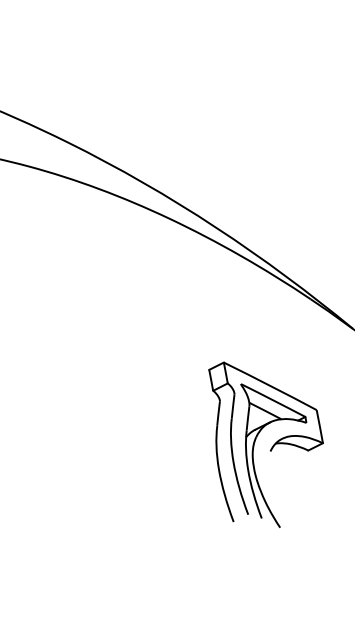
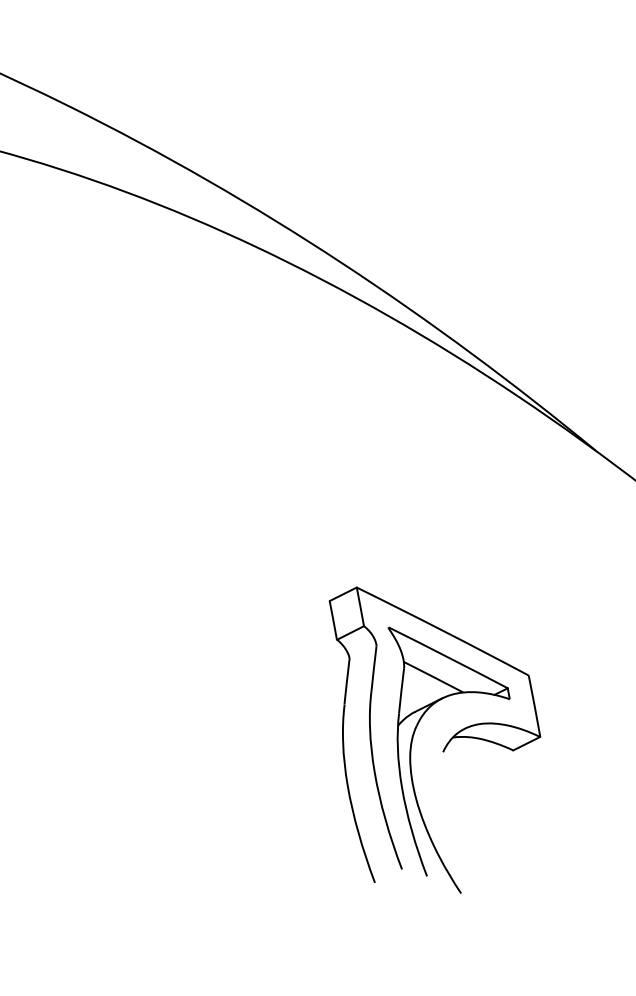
part: (271, 447) -> (445, 744), moved

